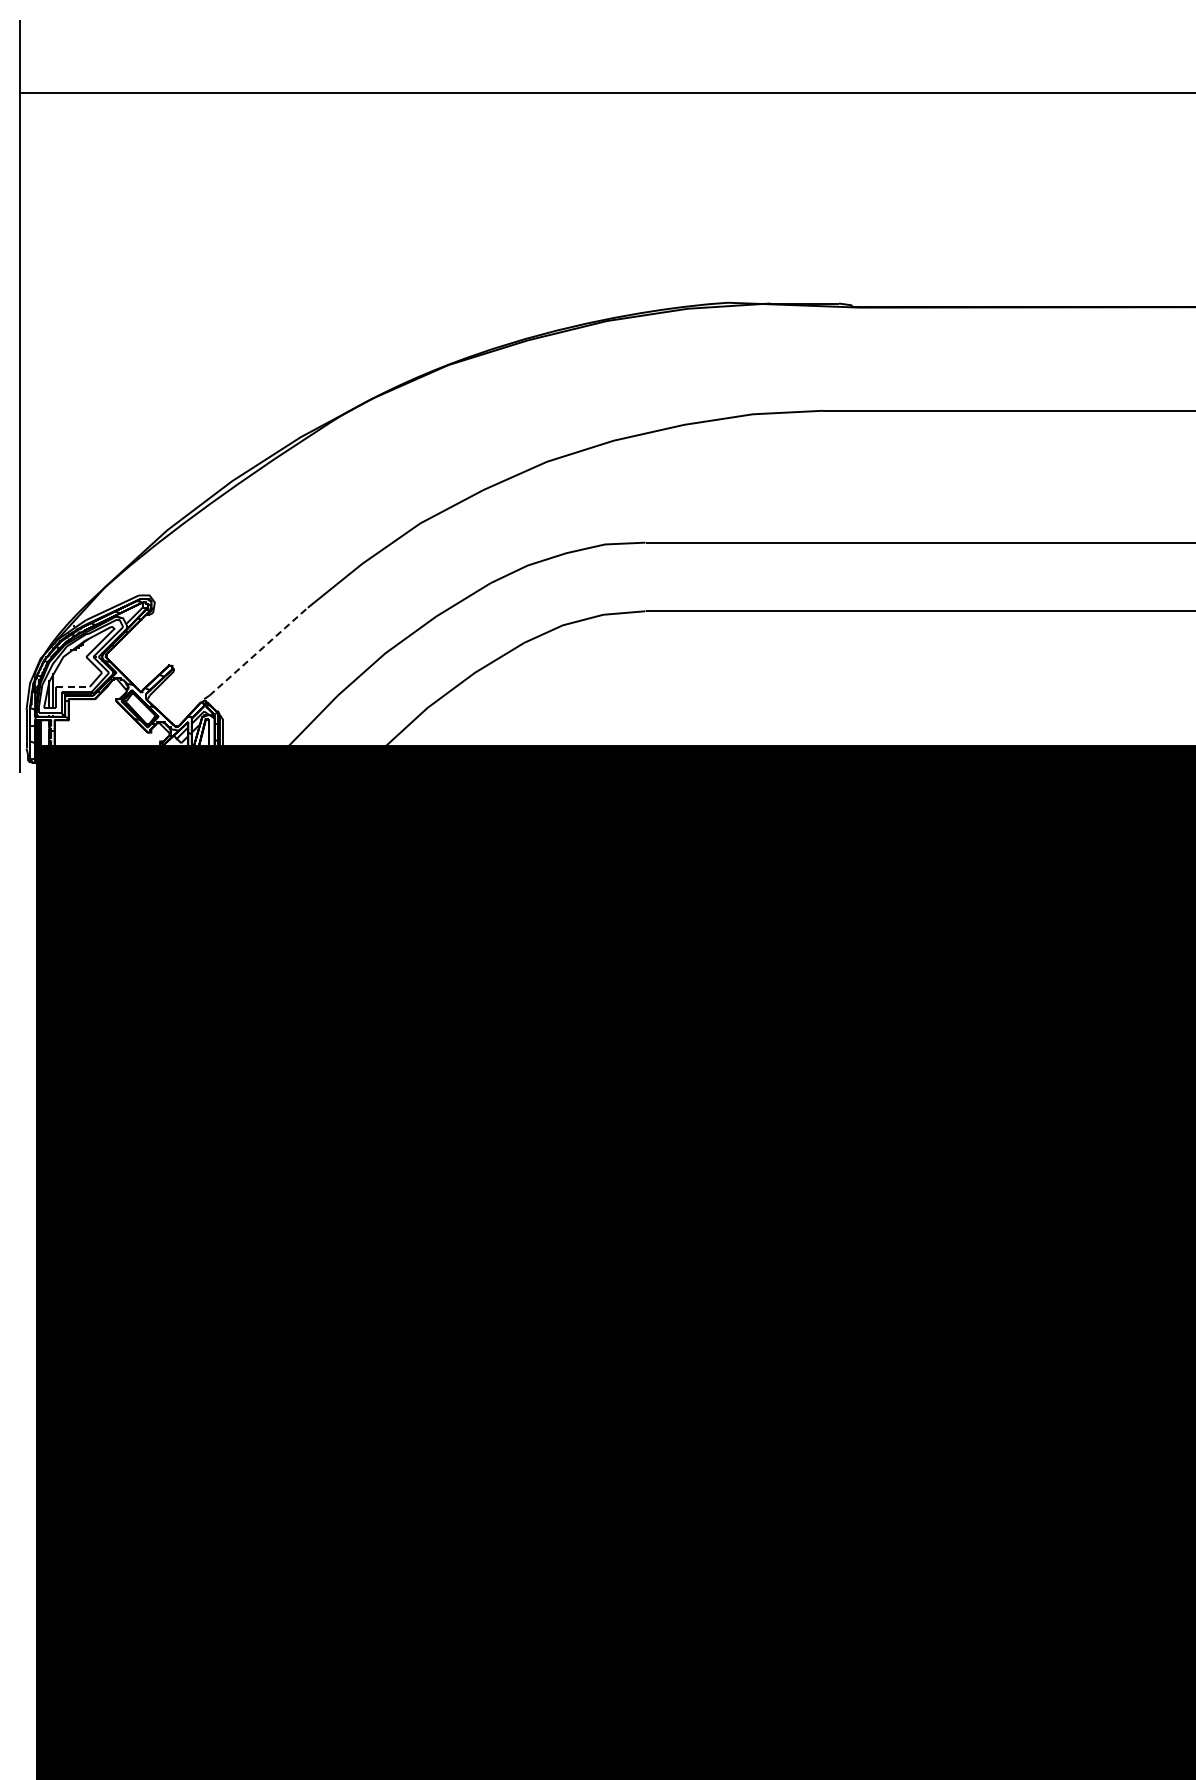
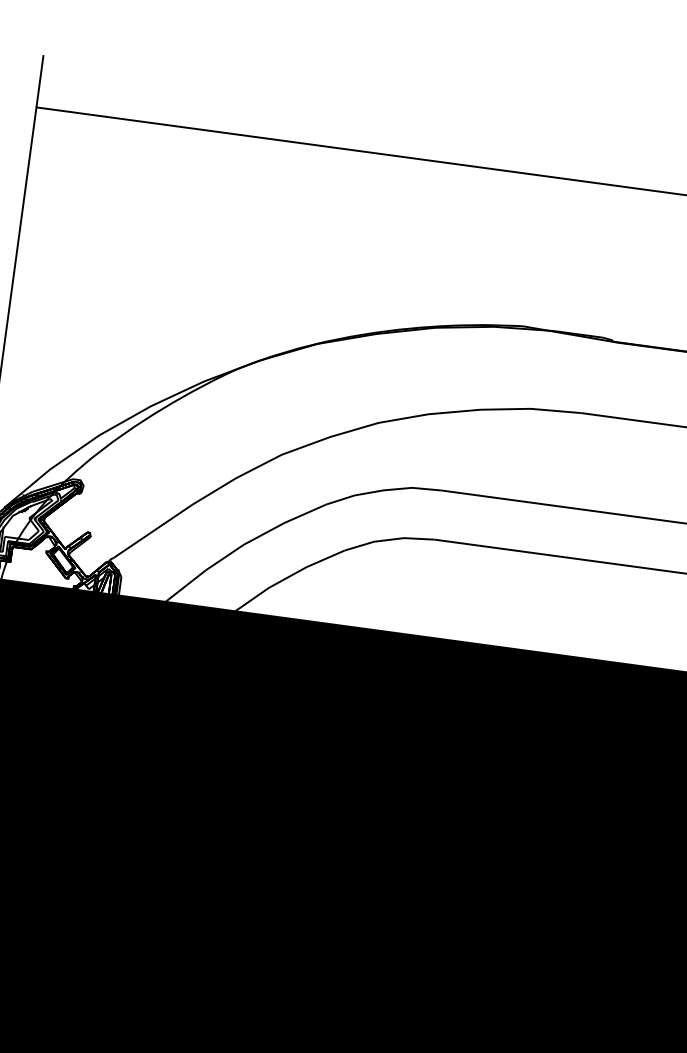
line: (258, 651) -> (153, 531), dashed -> solid
line: (73, 686) -> (17, 538), dashed -> solid

